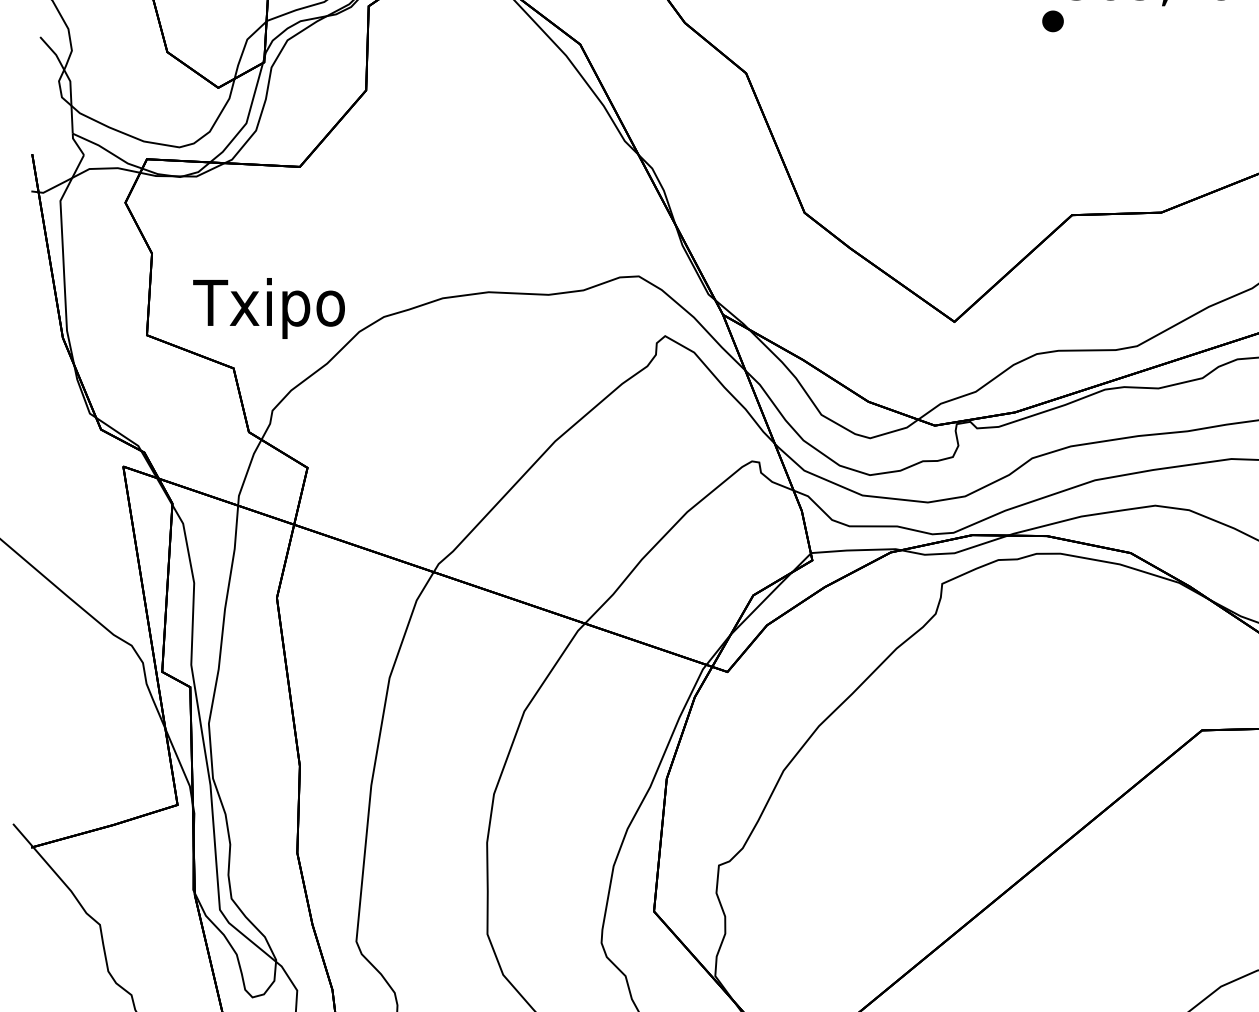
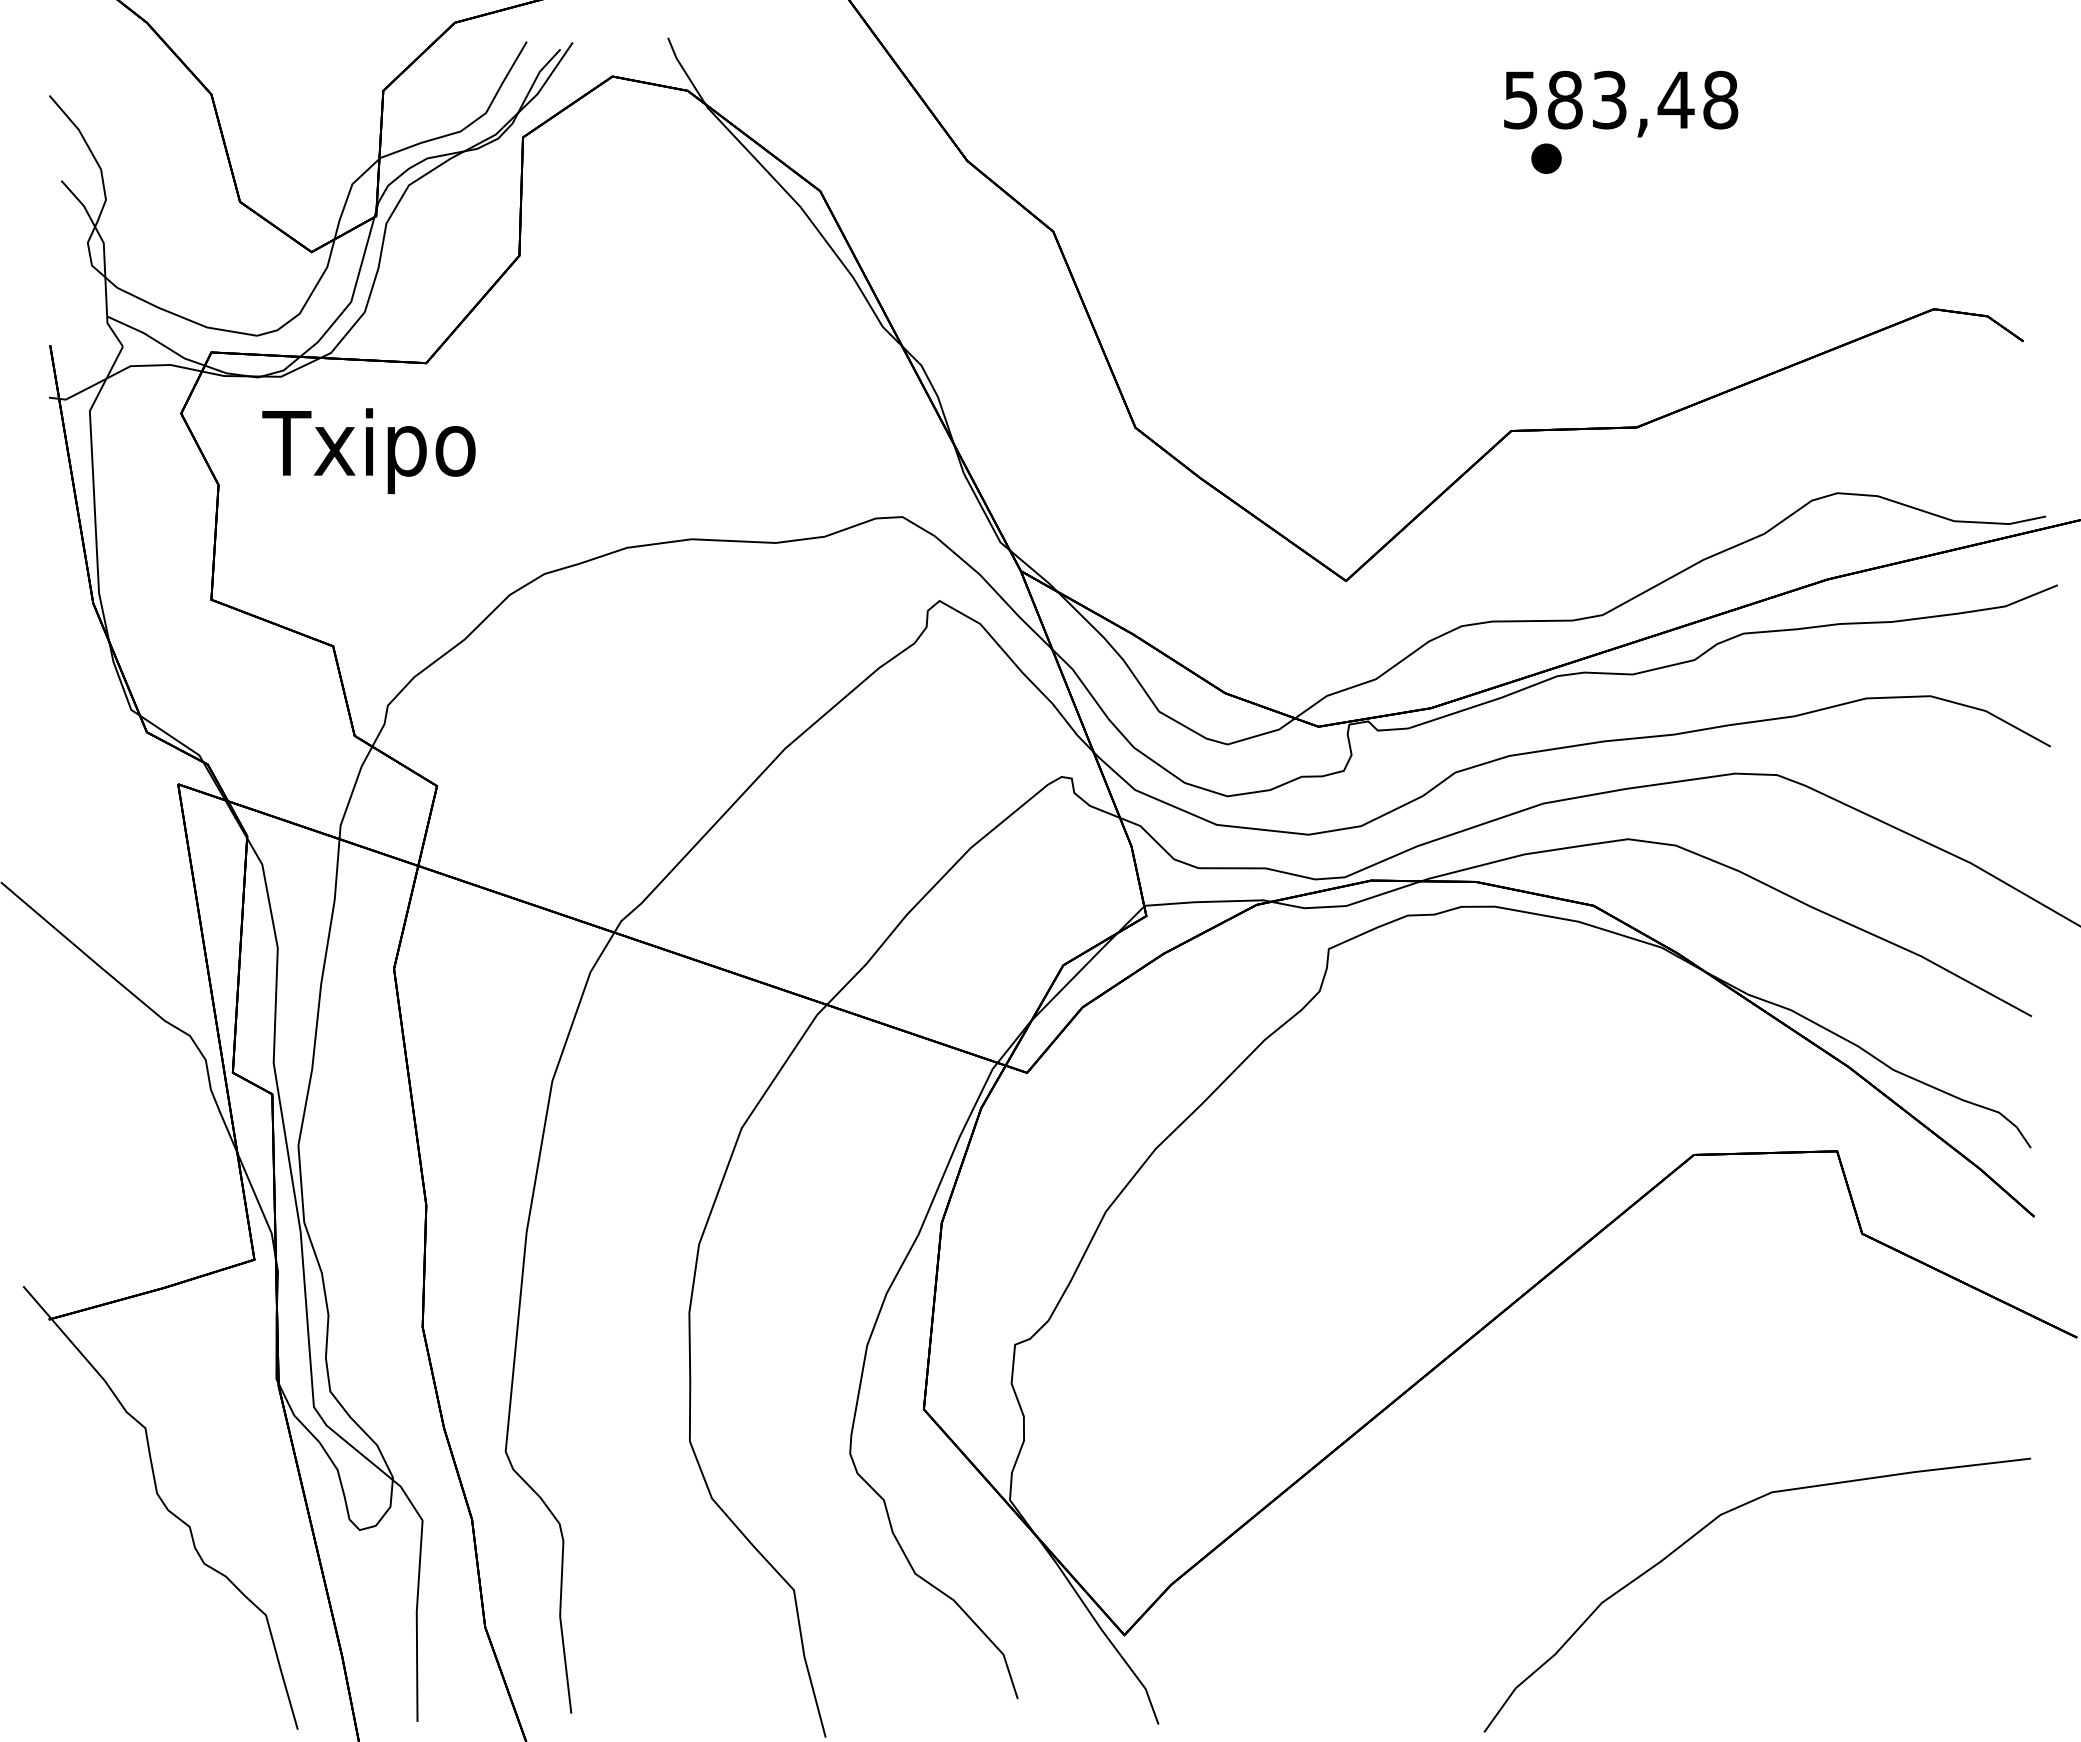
part: (1053, 21) -> (1546, 158), moved
text: (268, 308) -> (368, 450), moved

